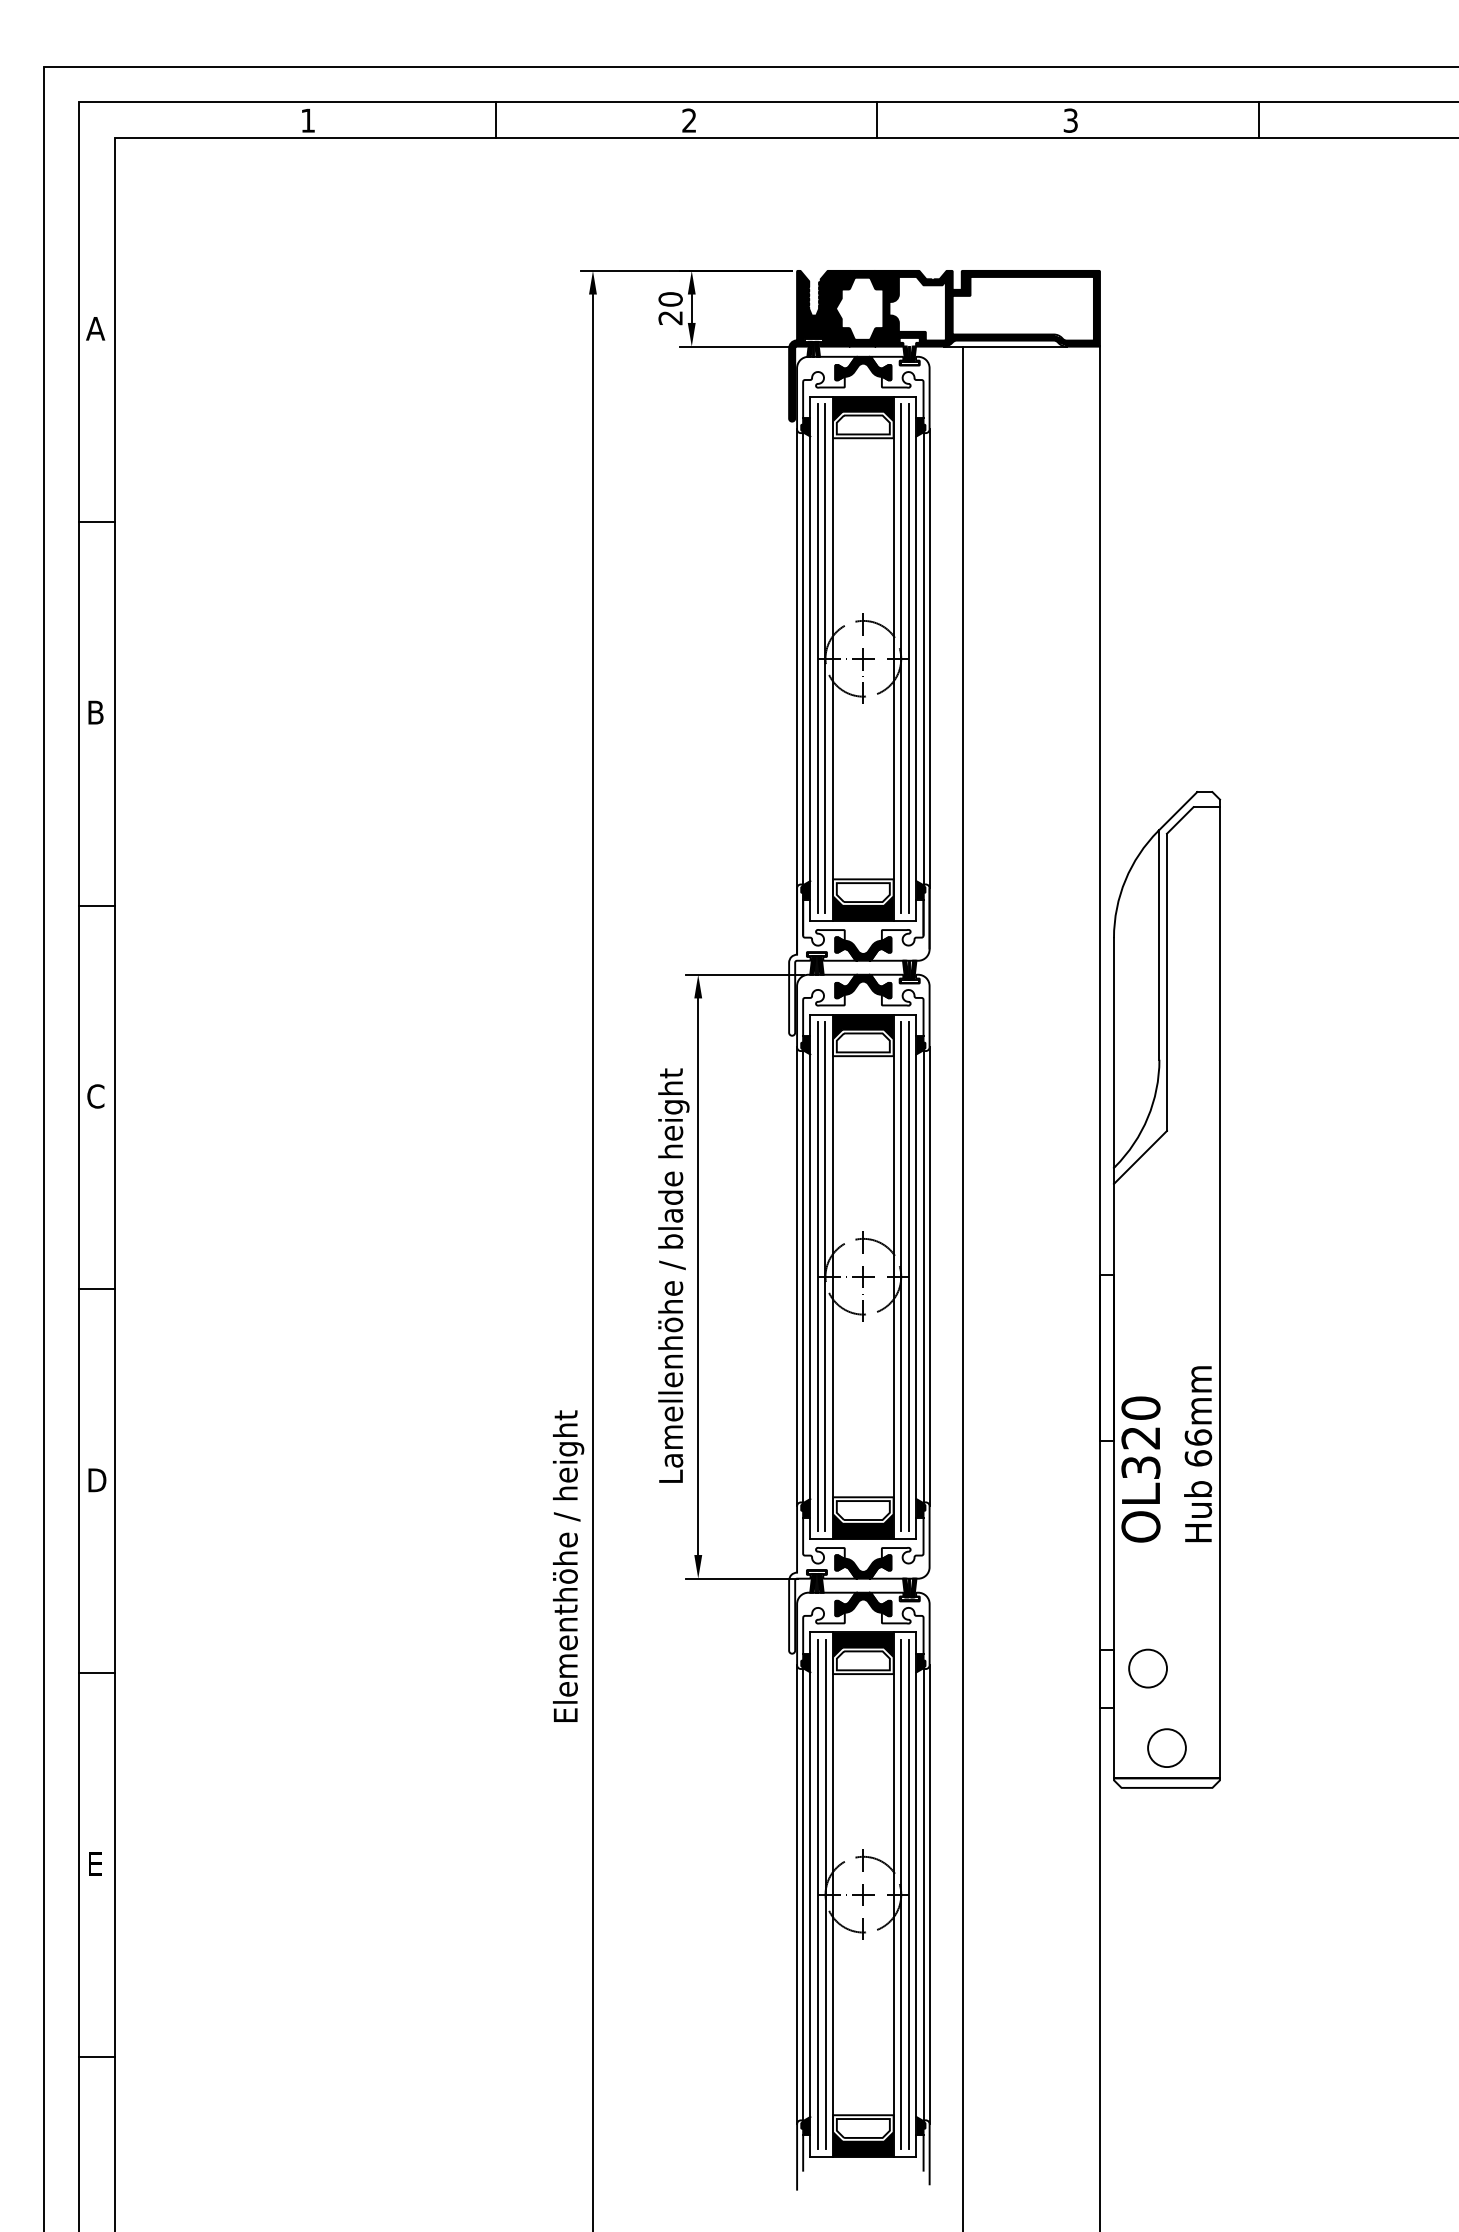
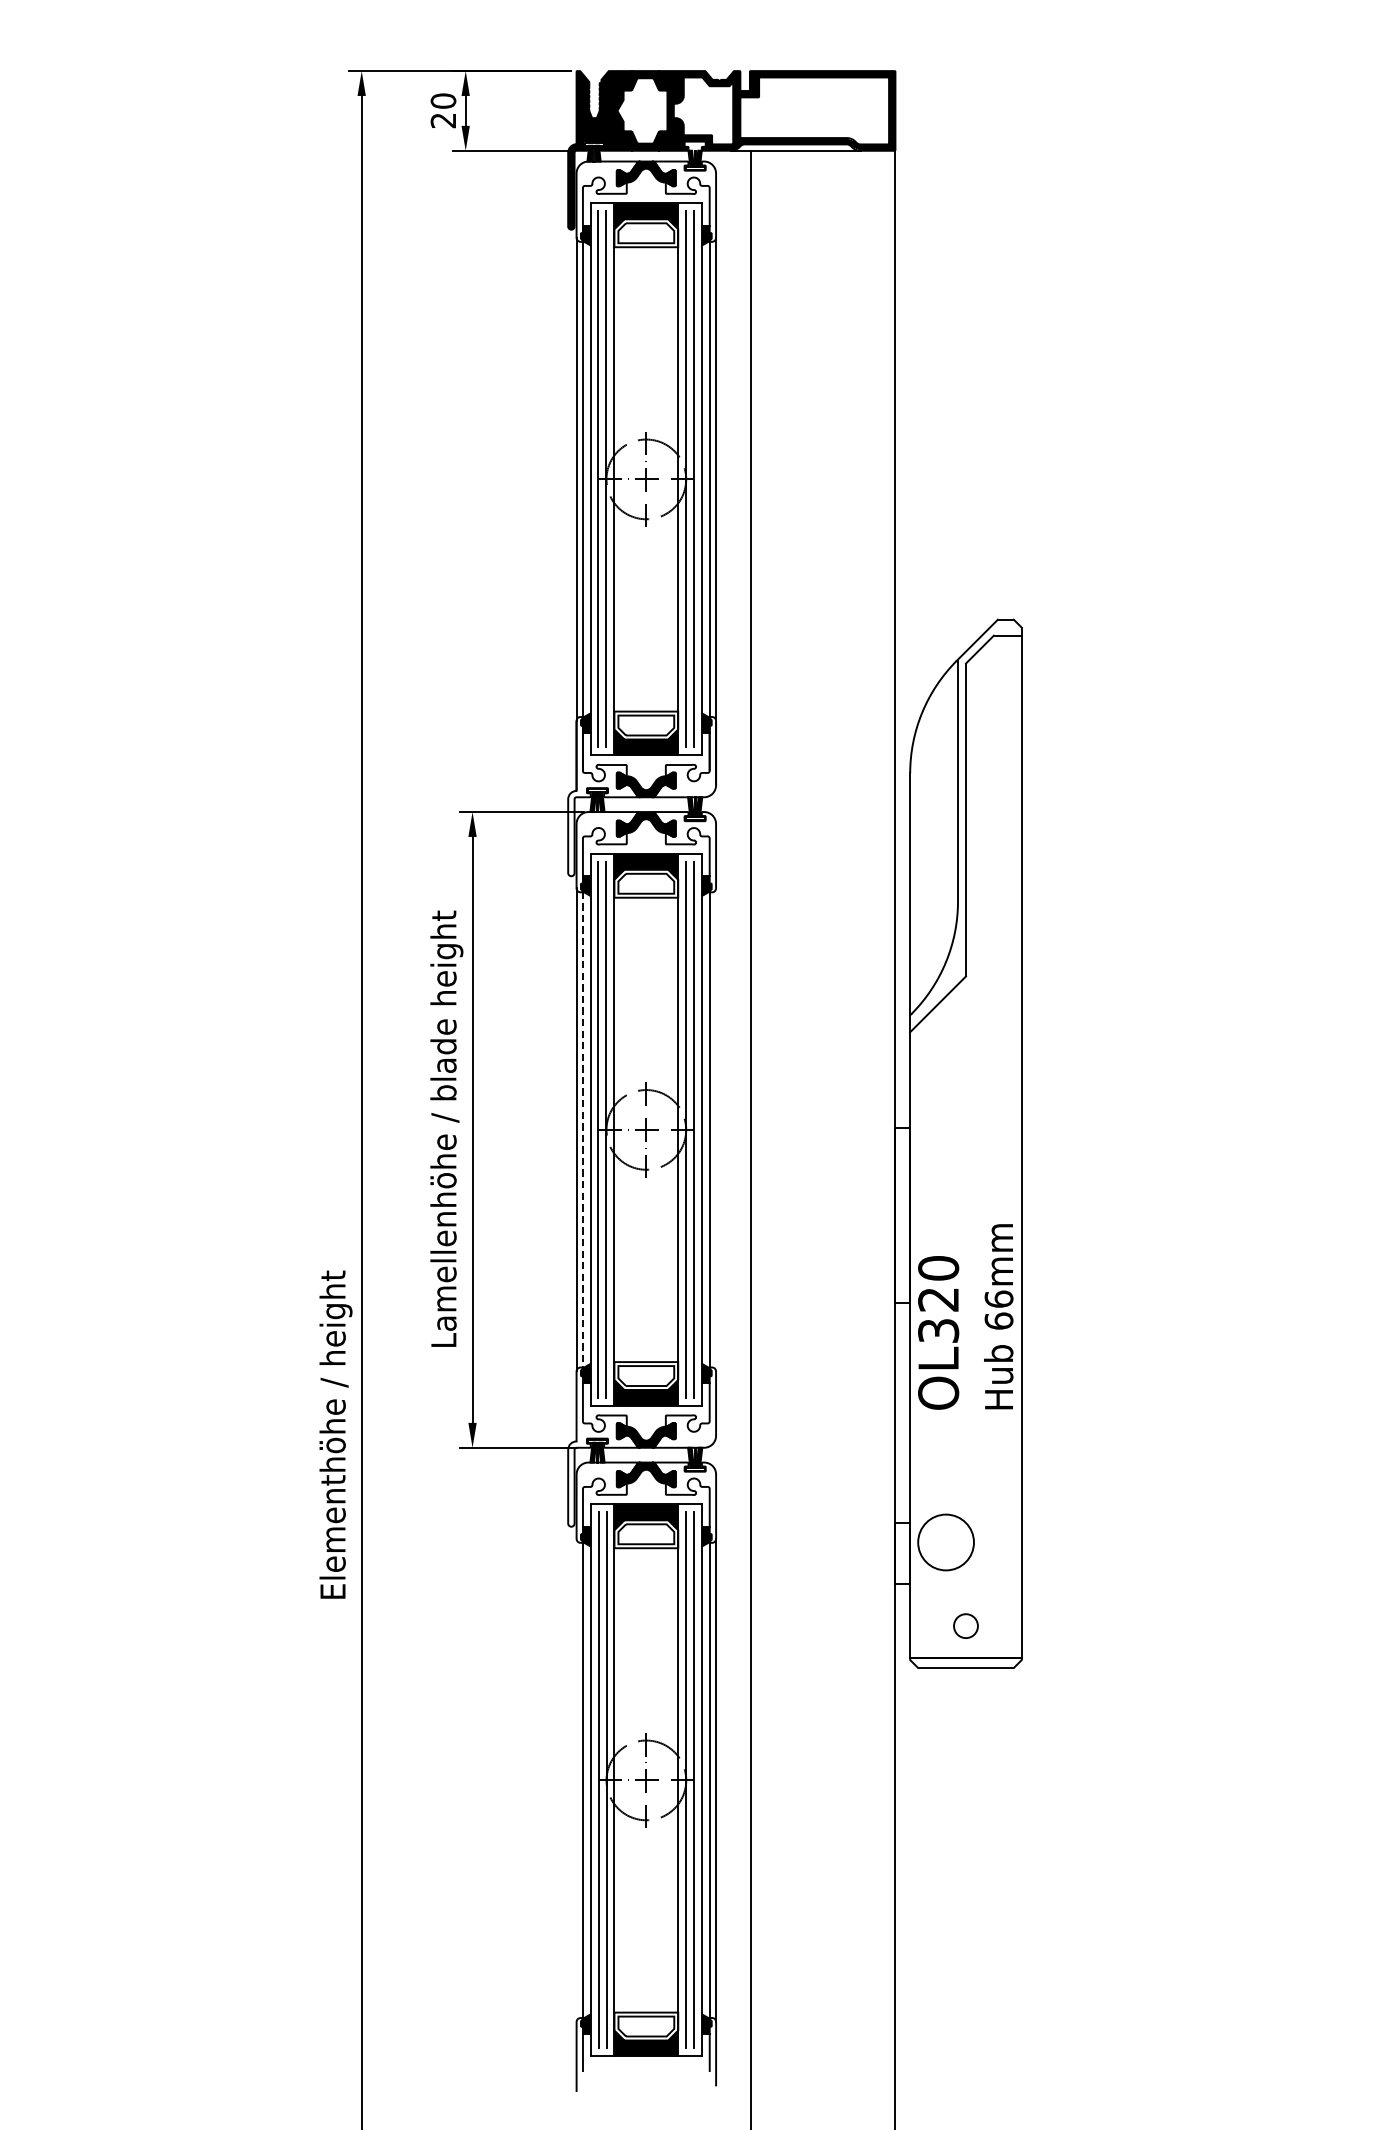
line: (929, 1276) -> (715, 1129), removed
line: (803, 1277) -> (583, 1130), solid -> dashed
circle: (1147, 1668) -> (945, 1542), size x1.4
circle: (1166, 1748) -> (965, 1626), size x0.6
line: (797, 1894) -> (577, 1780), removed

